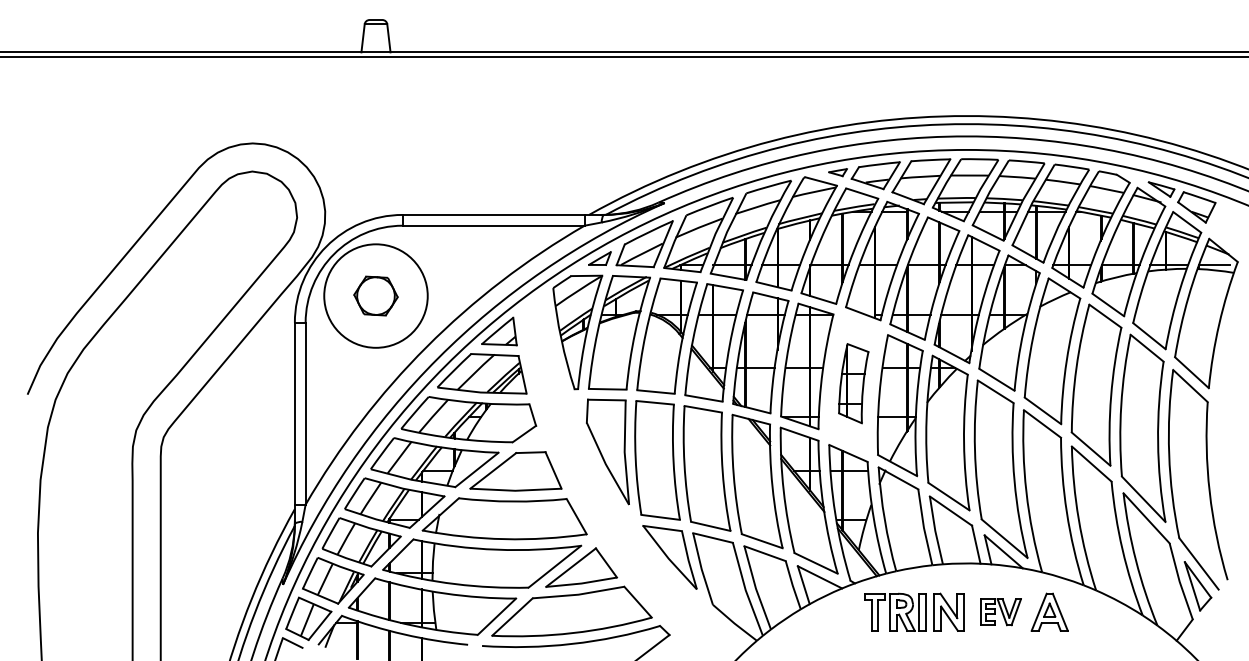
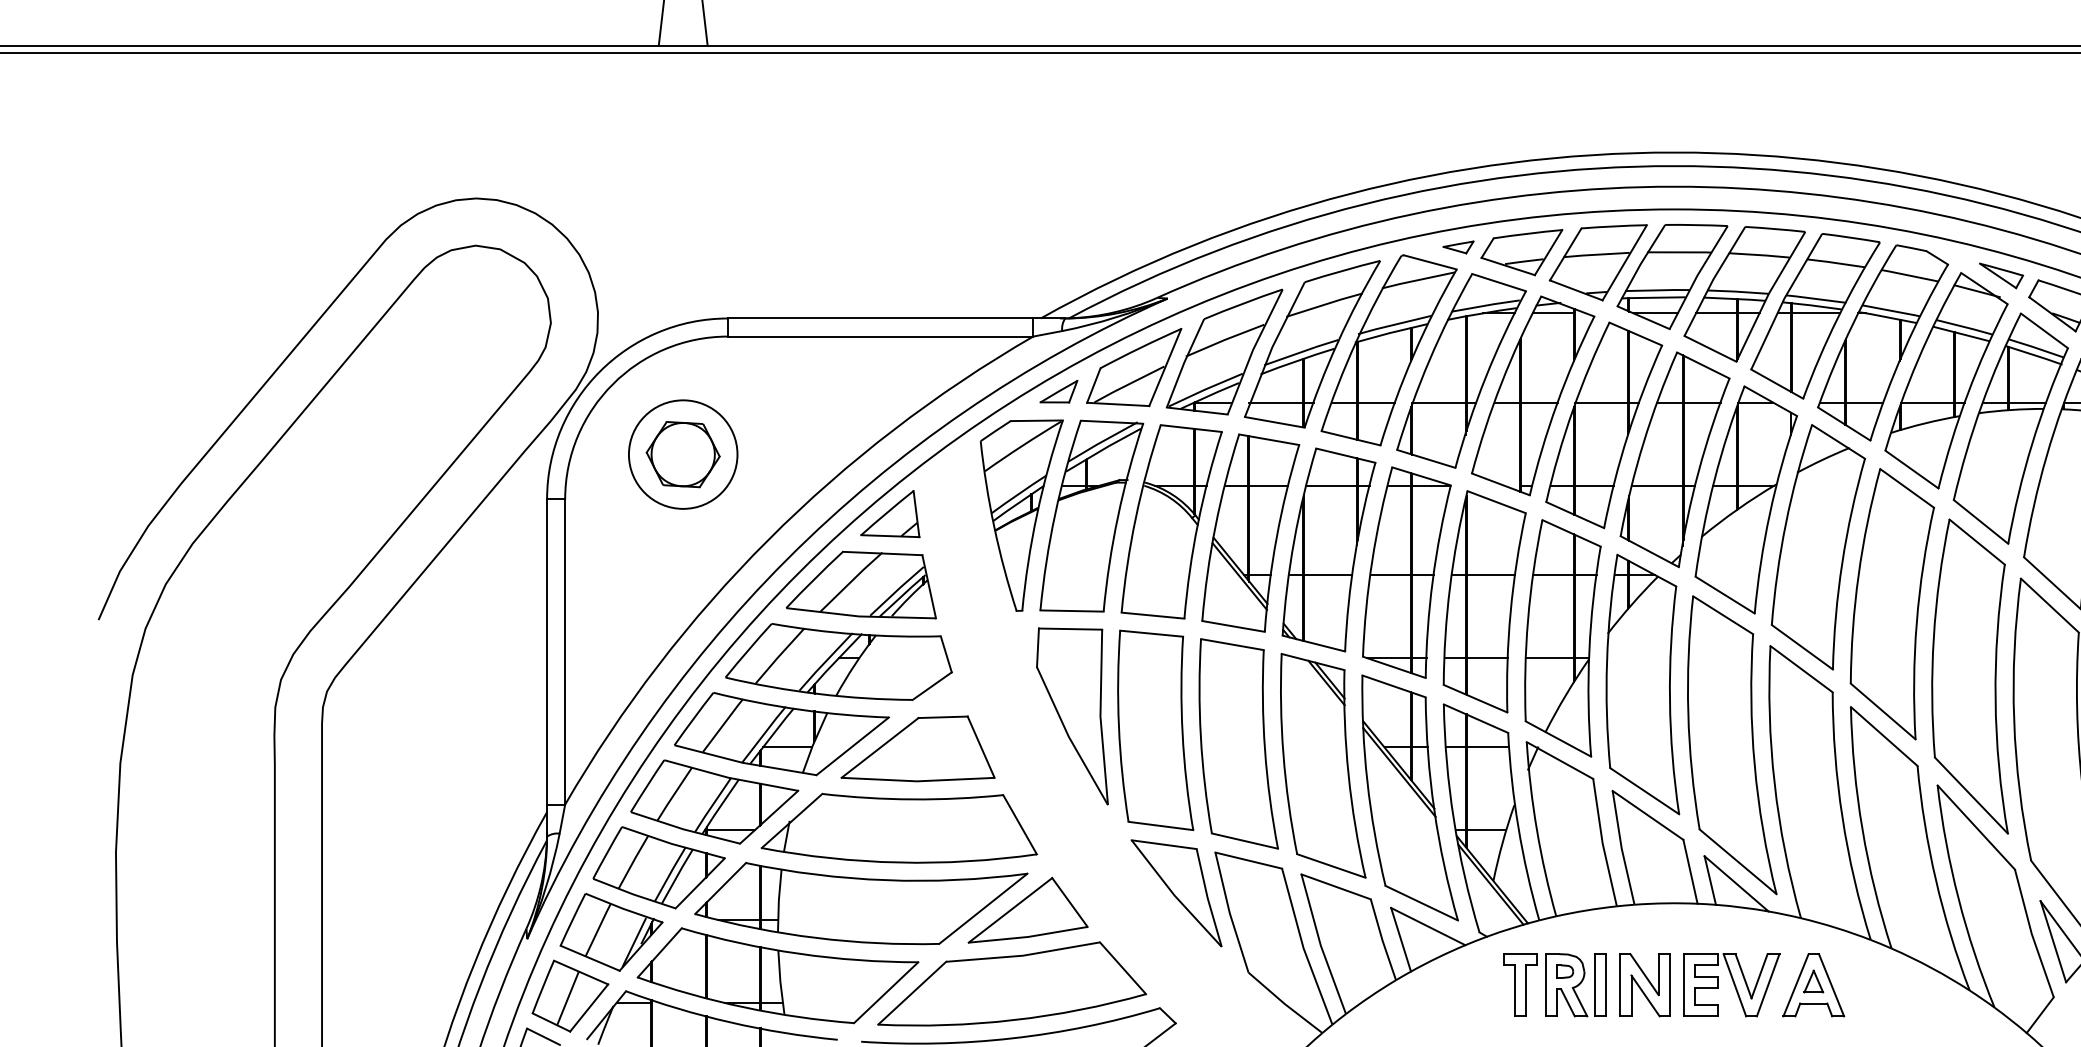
circle: (375, 295) -> (682, 453), size x0.62
part: (853, 383) -> (1484, 601), size x1.67
part: (1001, 611) -> (1732, 983), size x1.43

